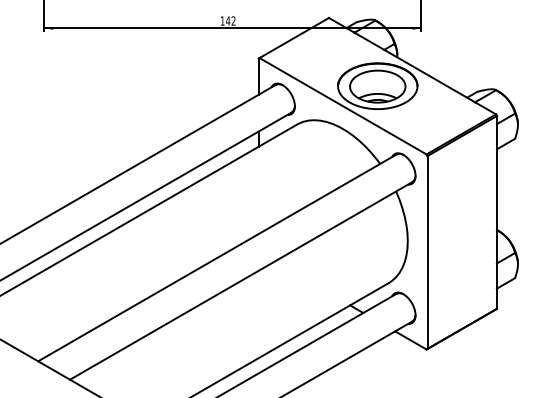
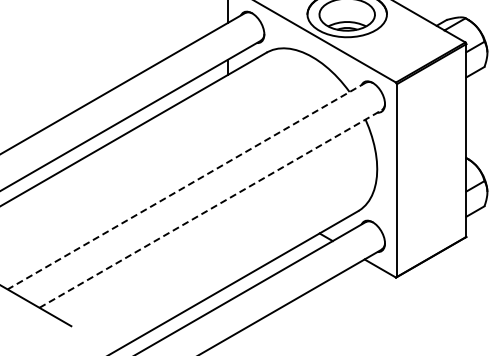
line: (217, 257) -> (186, 185), solid -> dashed
line: (241, 280) -> (210, 208), solid -> dashed

